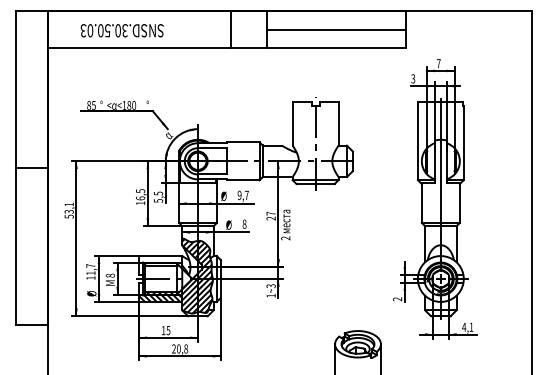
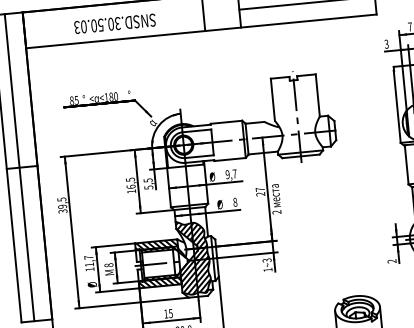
text: (121, 30) -> (114, 23), moved
line: (29, 167) -> (19, 167), added
text: (68, 210) -> (61, 205), 53,1 -> 39,5
hatch: (160, 260) -> (156, 245), added

